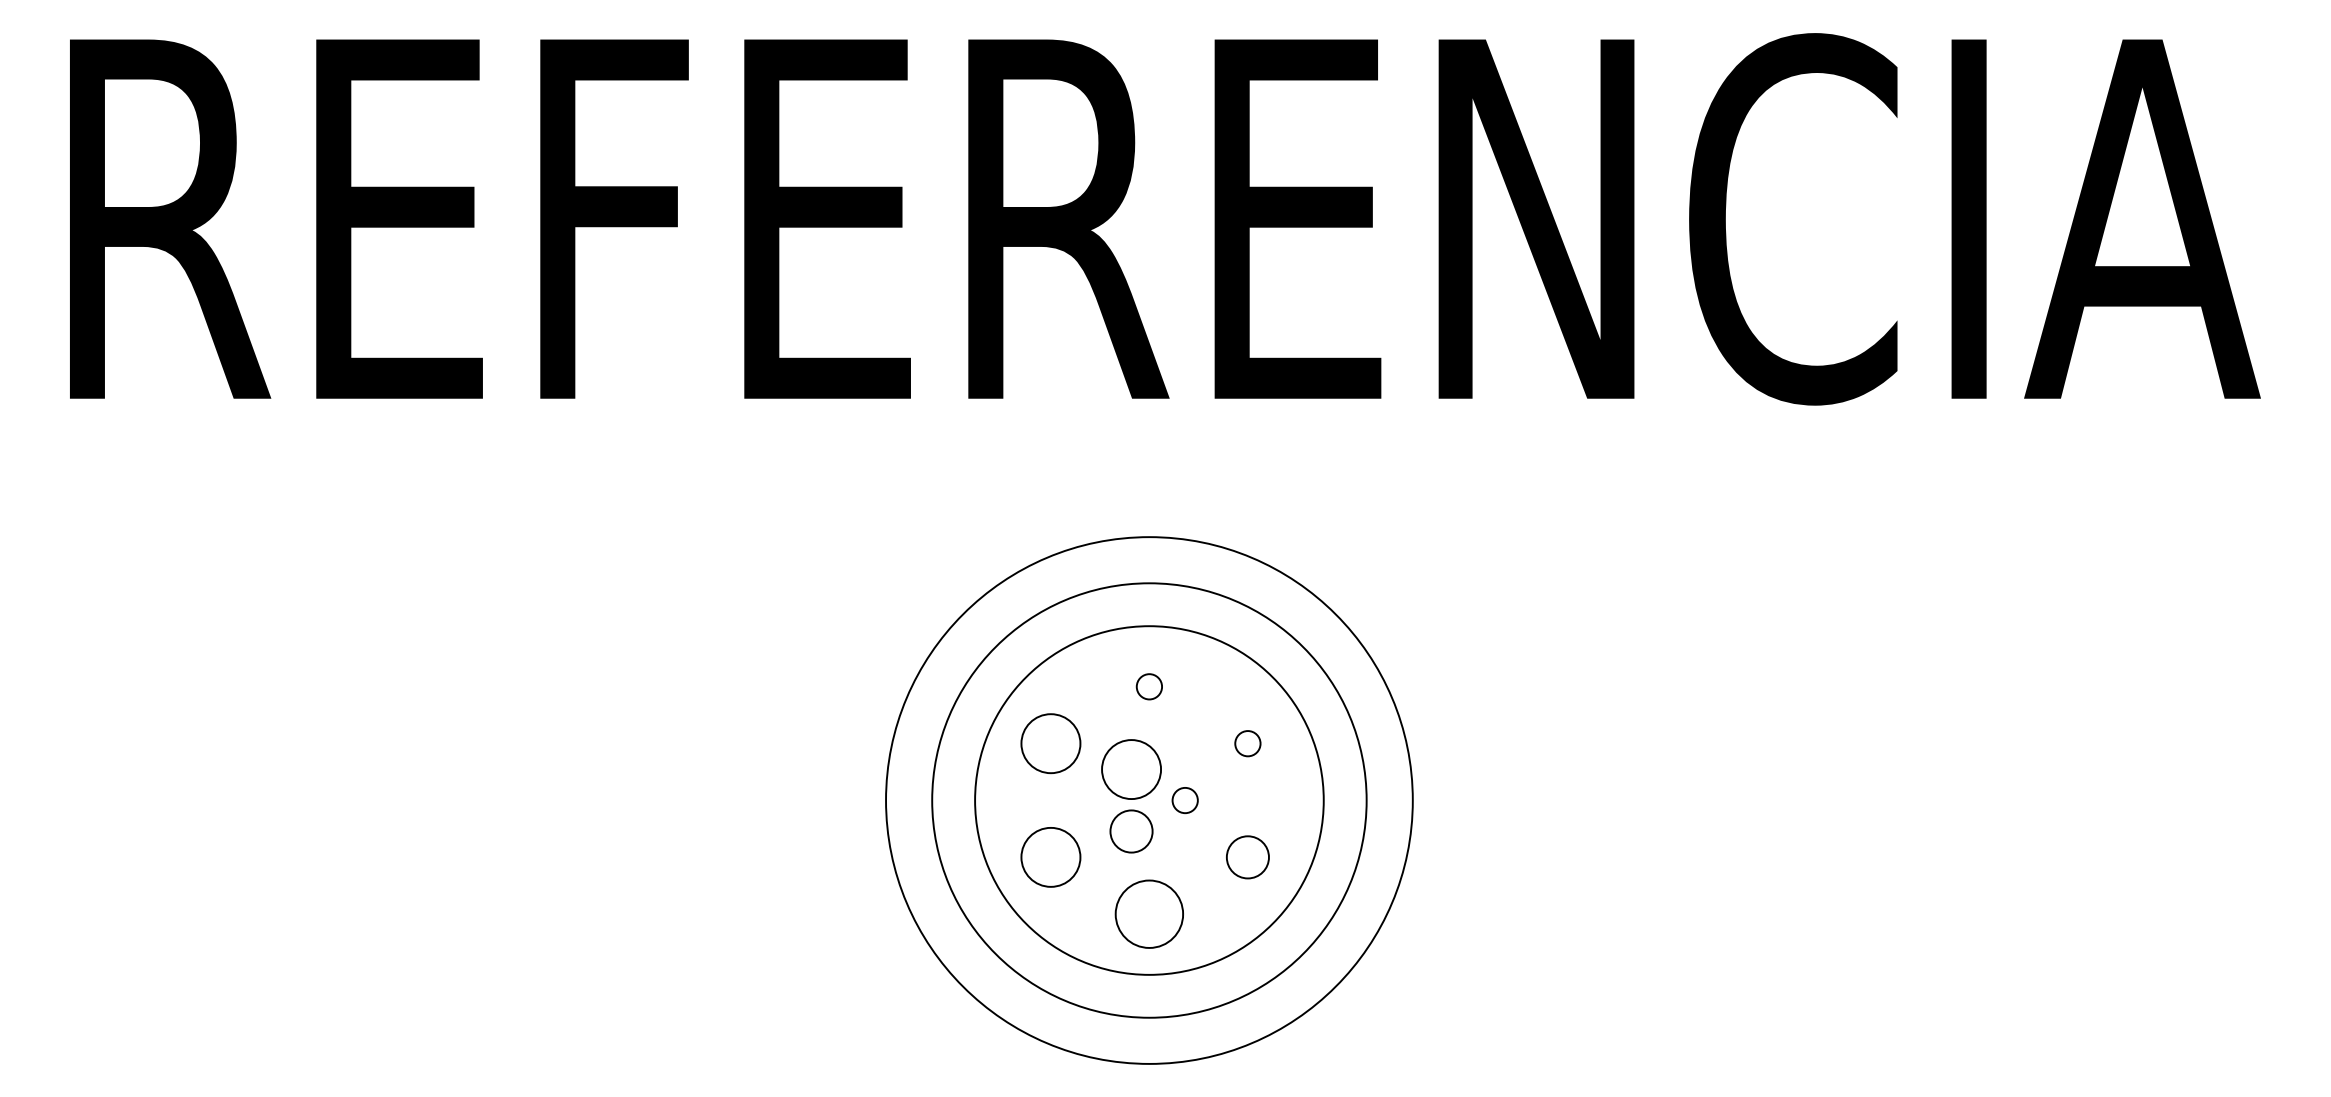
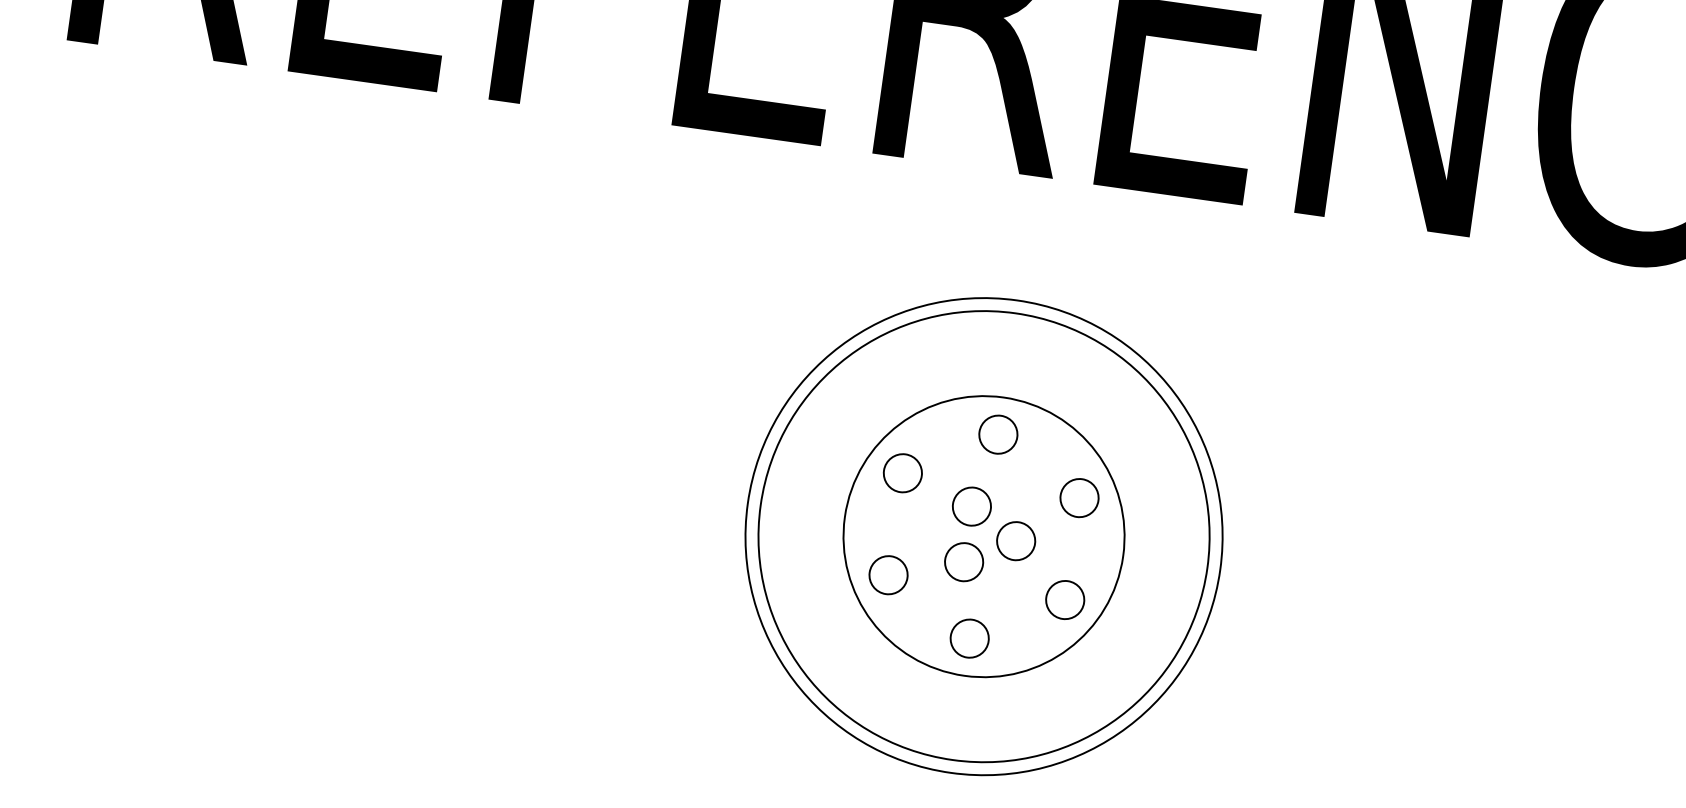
circle: (1149, 686) -> (998, 434), size x1.67
circle: (1050, 743) -> (902, 473), size x0.71
circle: (1247, 743) -> (1079, 497), size x1.67
circle: (1131, 769) -> (971, 506), size x0.71
circle: (1149, 800) -> (984, 536), size x0.71
circle: (1149, 800) -> (984, 536), size x1.43
circle: (1185, 800) -> (1016, 541), size x1.67
circle: (1050, 857) -> (888, 575), size x0.71
circle: (1149, 914) -> (969, 638), size x0.62

